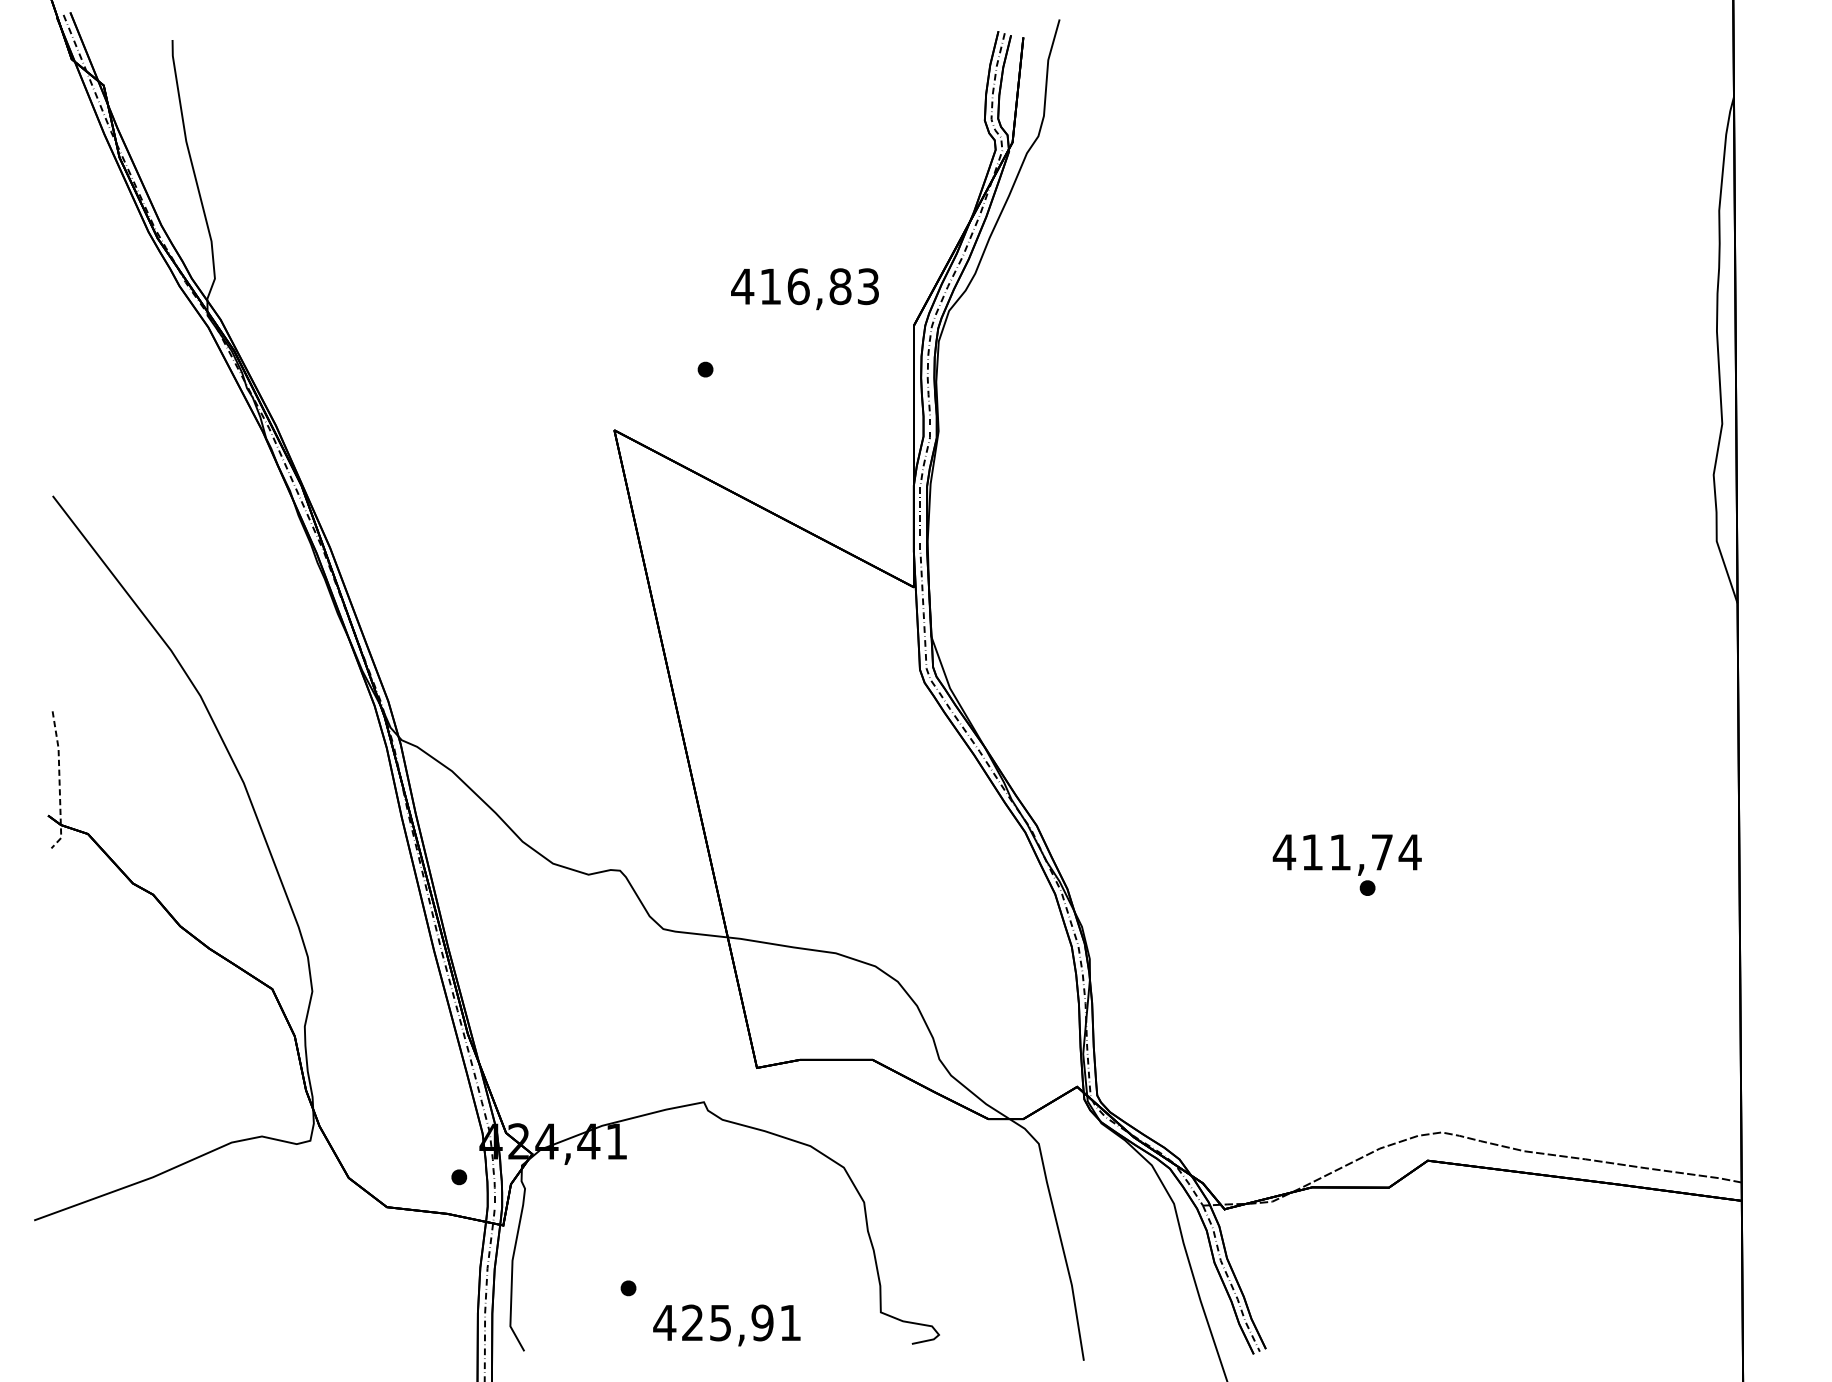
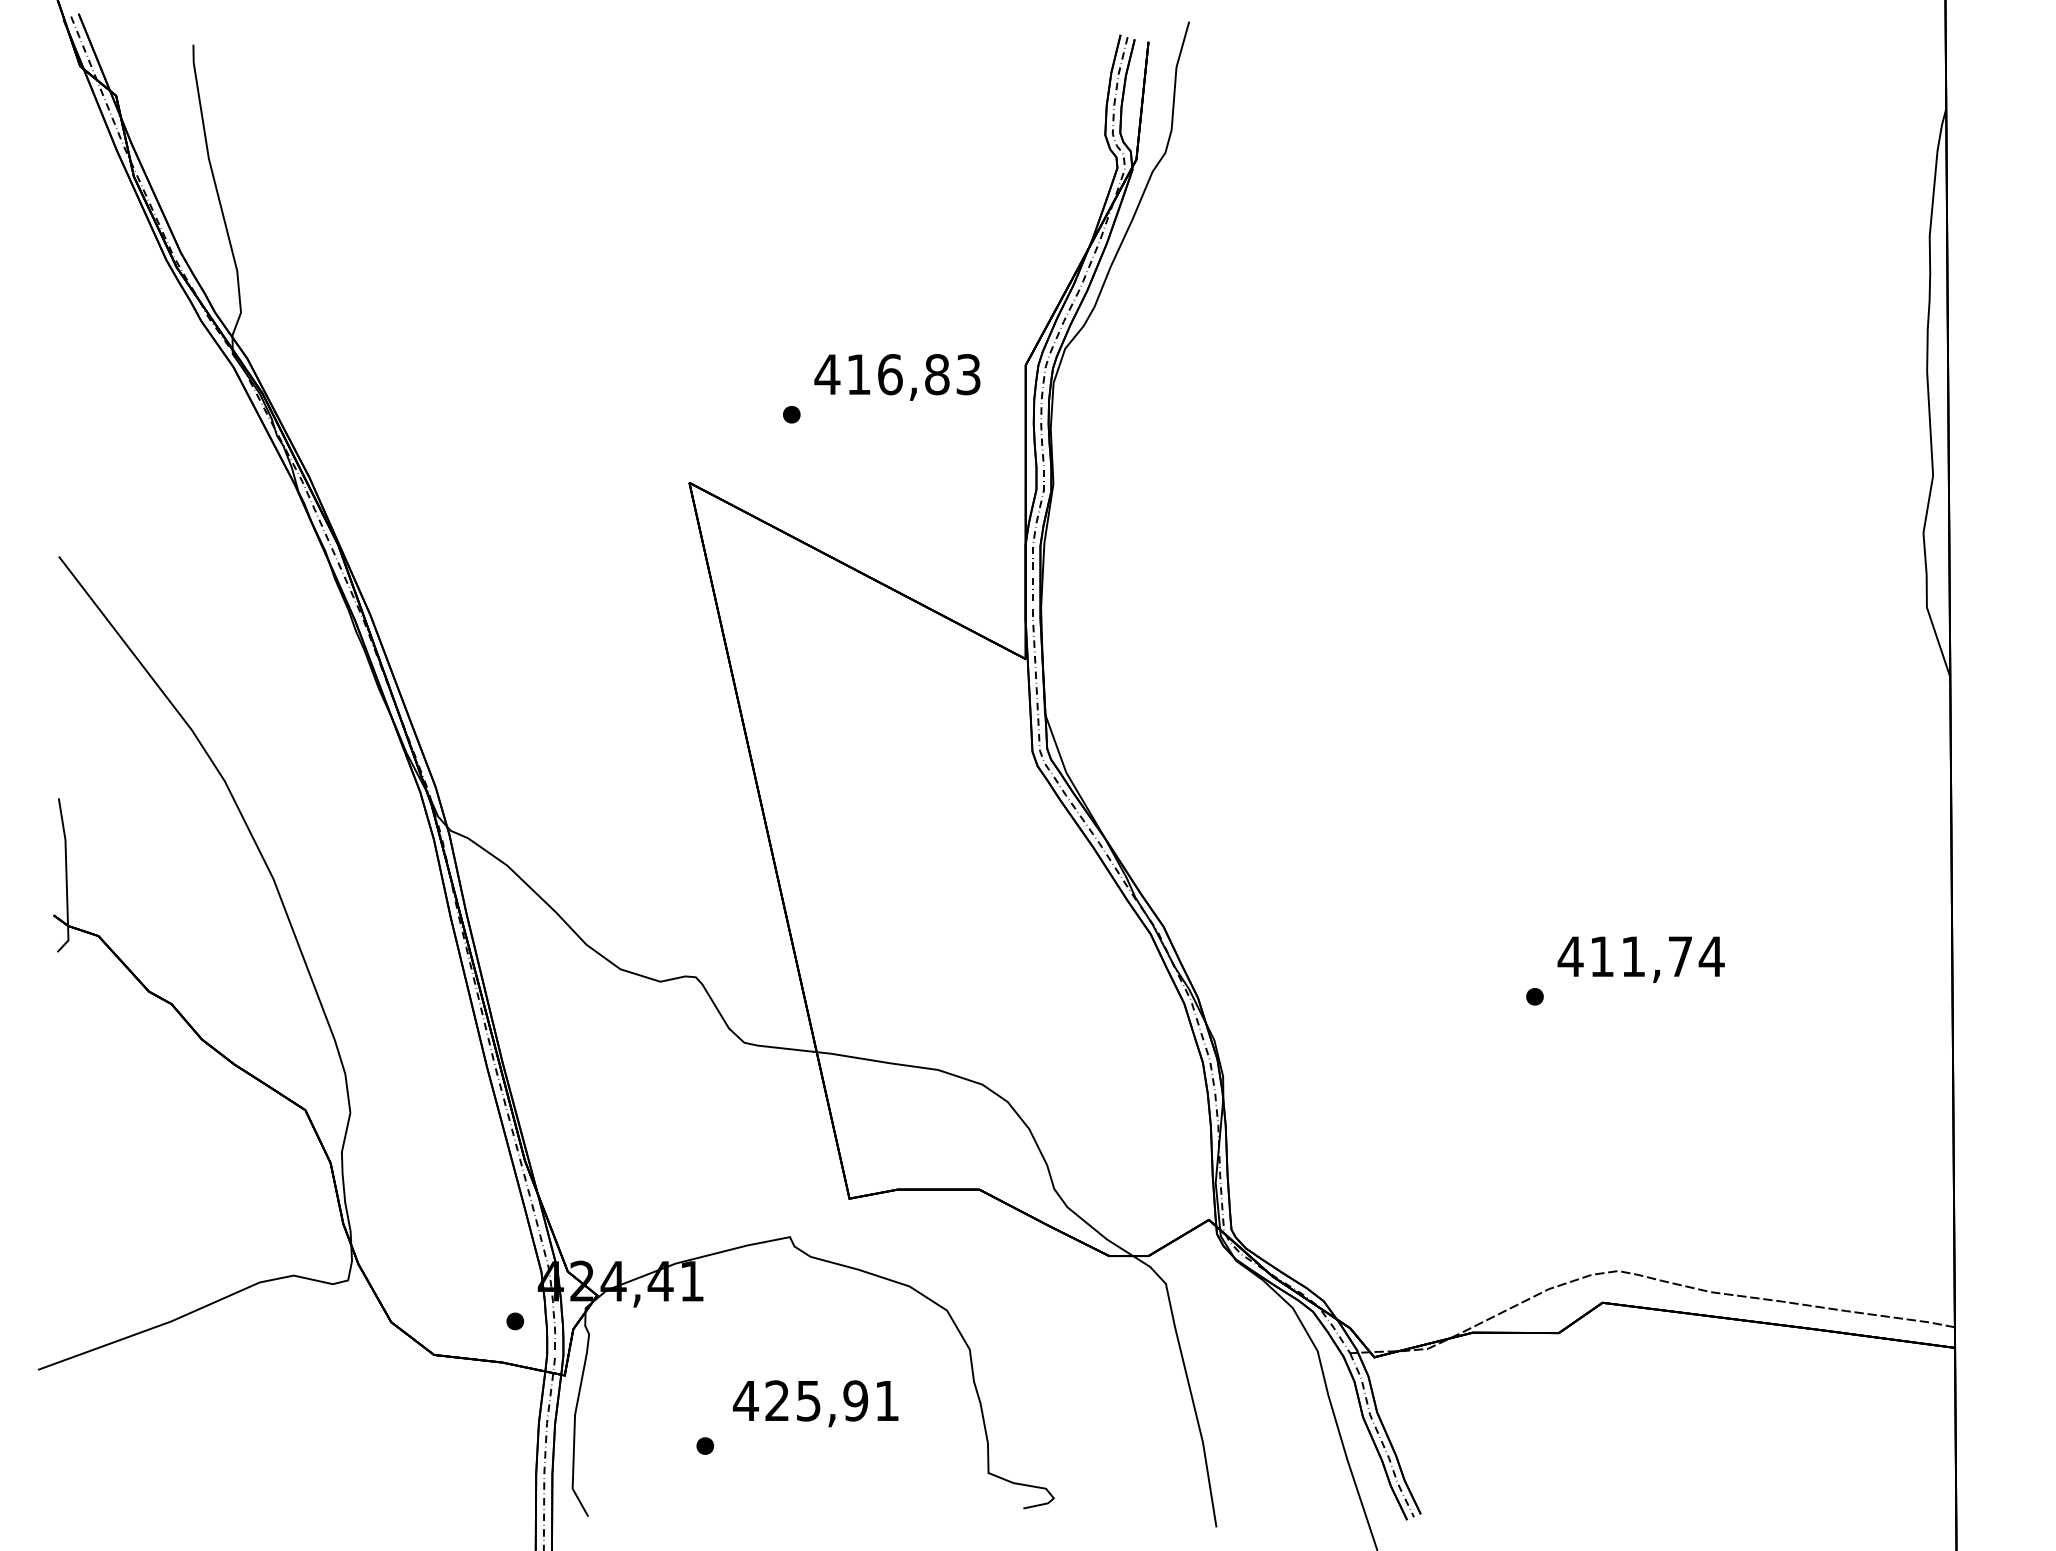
text: (805, 289) -> (897, 377), moved
line: (59, 781) -> (66, 877), dashed -> solid
text: (1346, 854) -> (1640, 959), moved
text: (726, 1325) -> (815, 1403), moved

